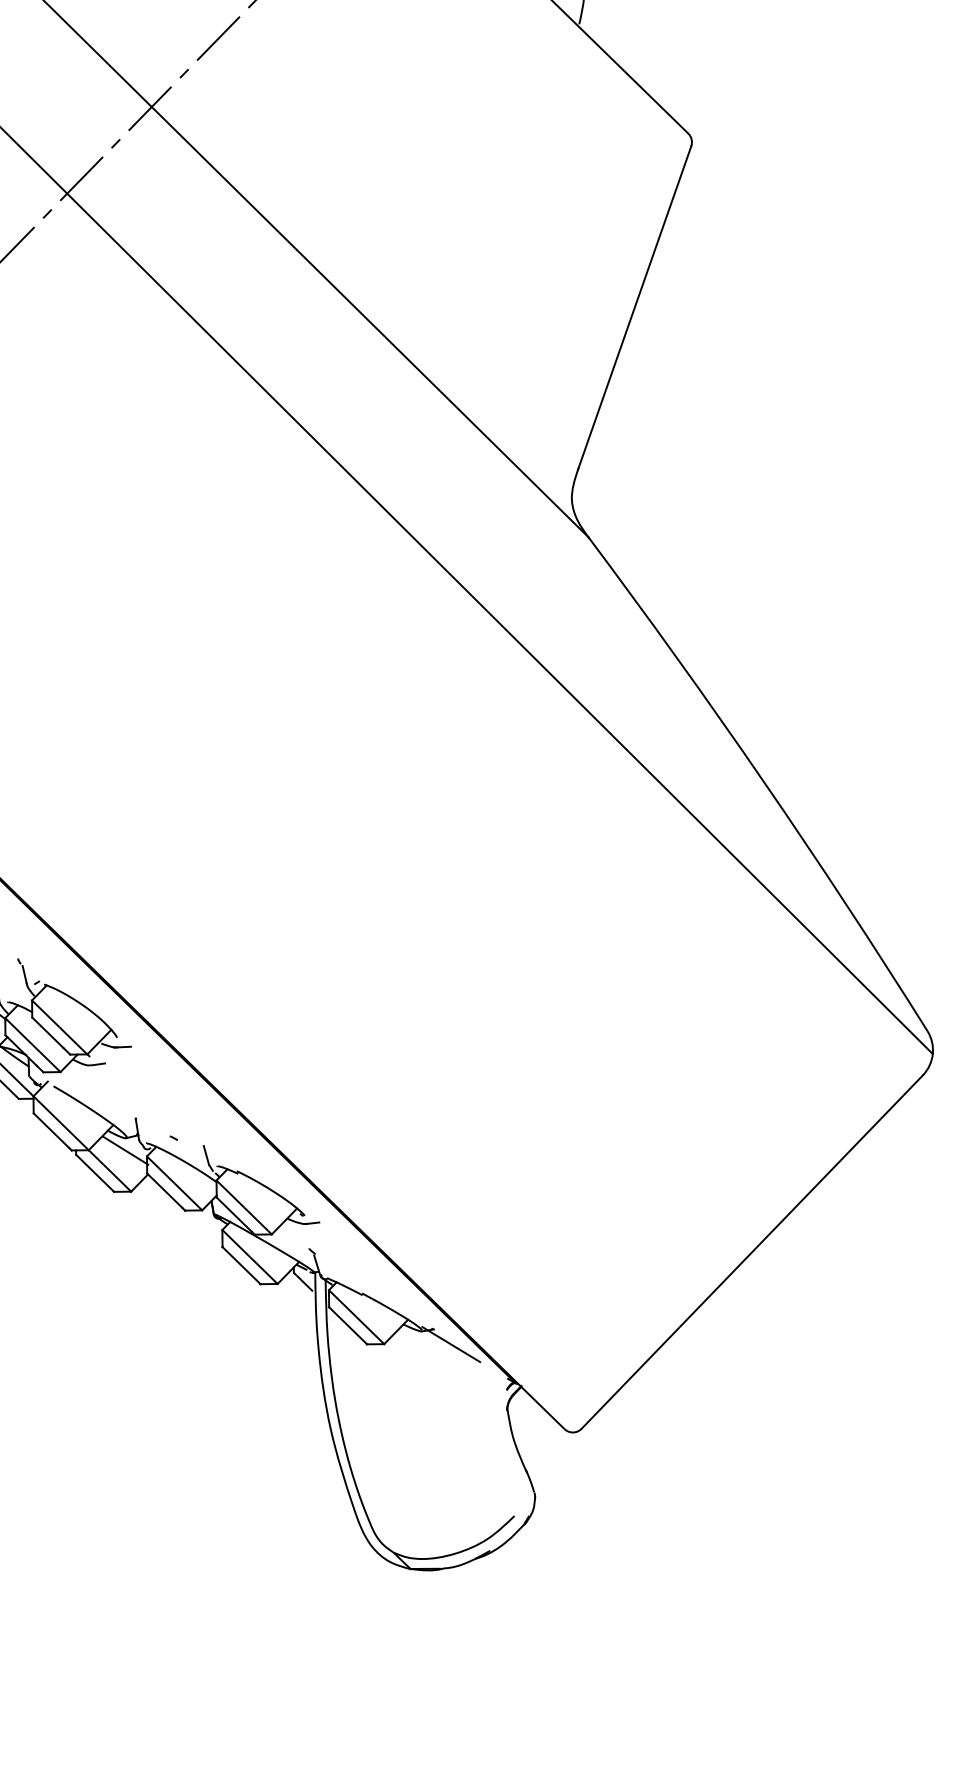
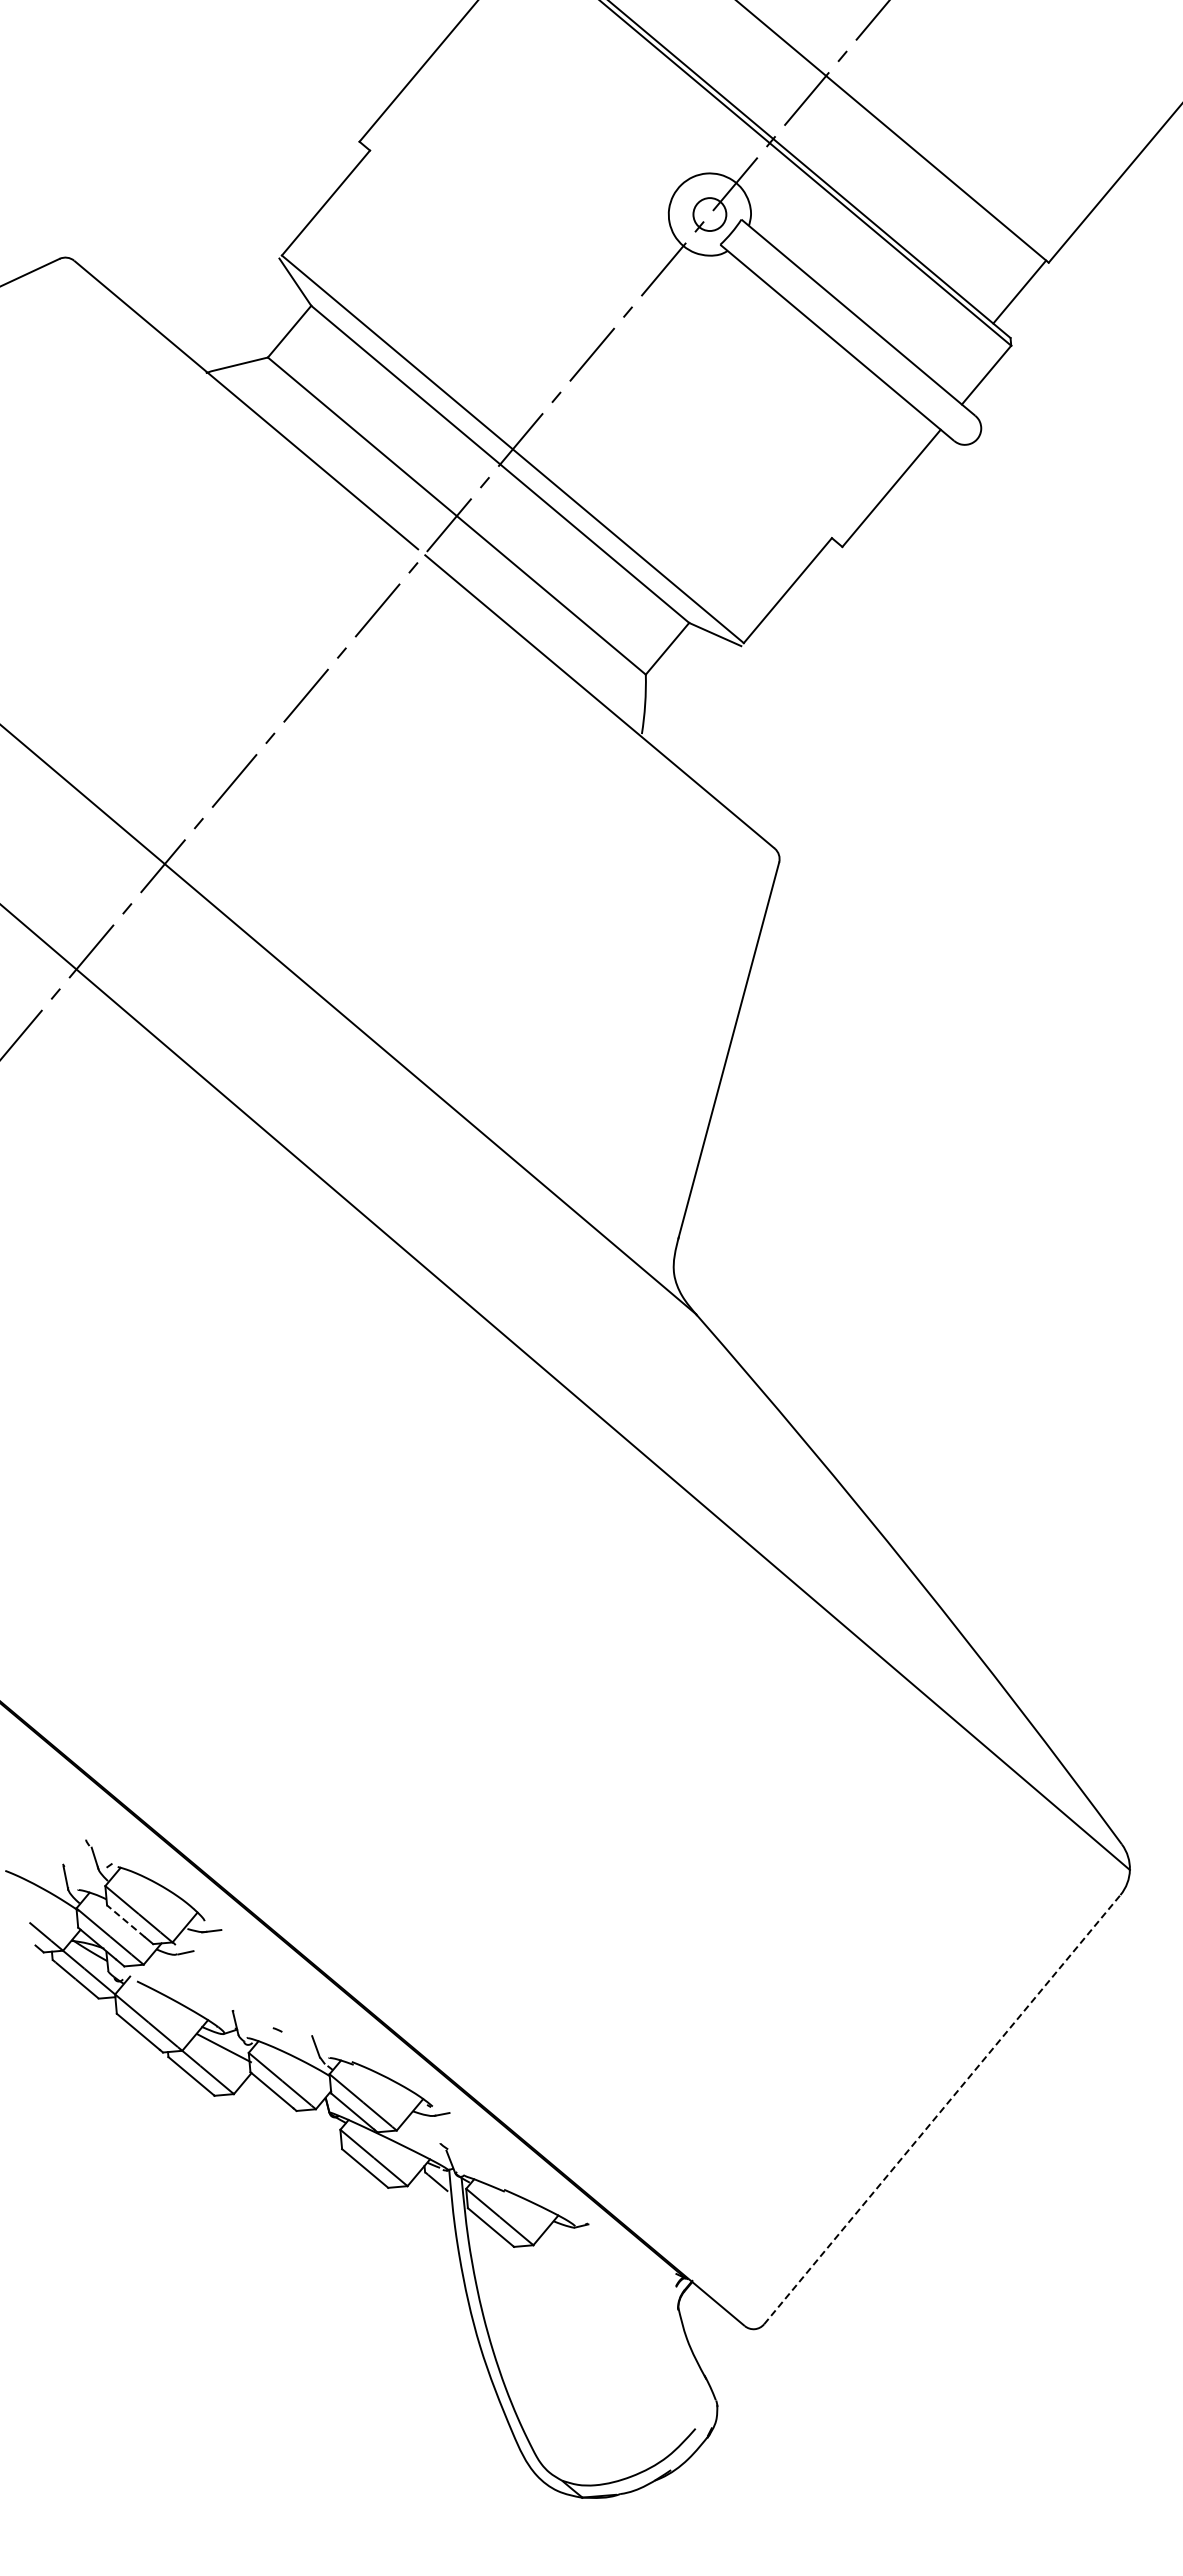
line: (48, 1033) -> (126, 1921), solid -> dashed
line: (752, 1251) -> (942, 2109), solid -> dashed
line: (451, 1344) -> (609, 2239), removed

